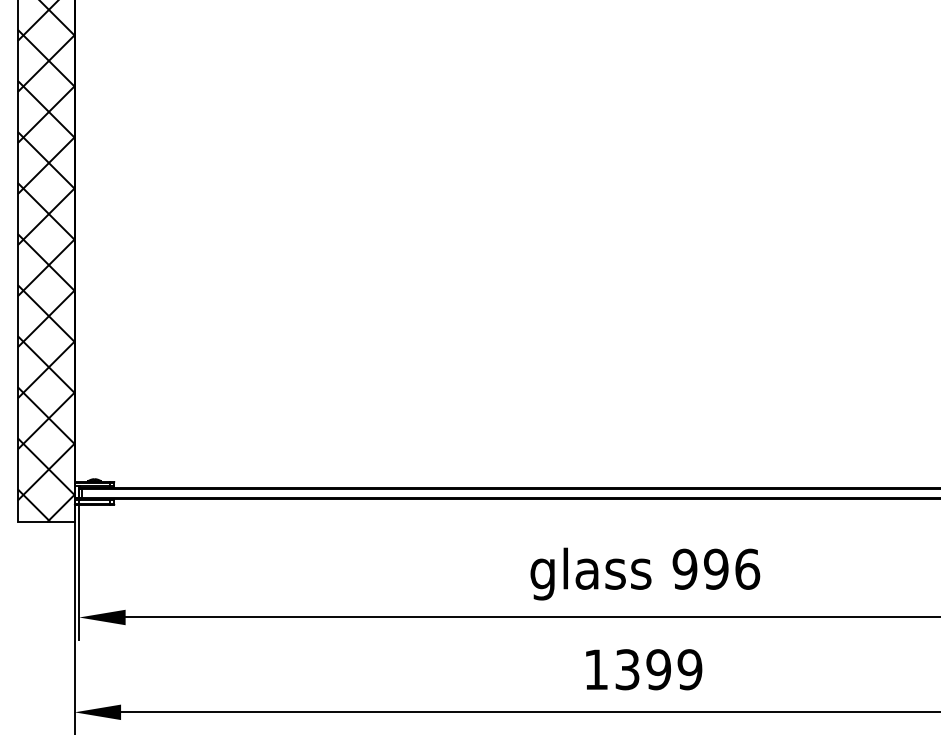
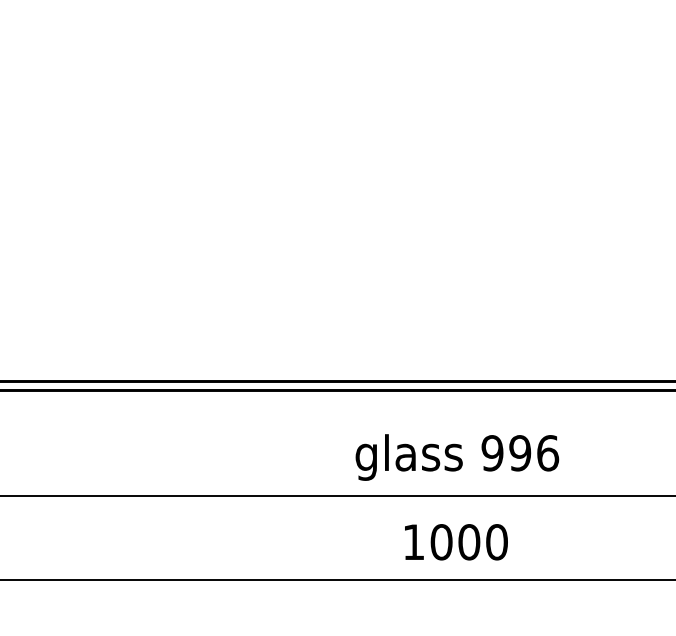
text: (658, 669) -> (469, 542), 1399 -> 1000

